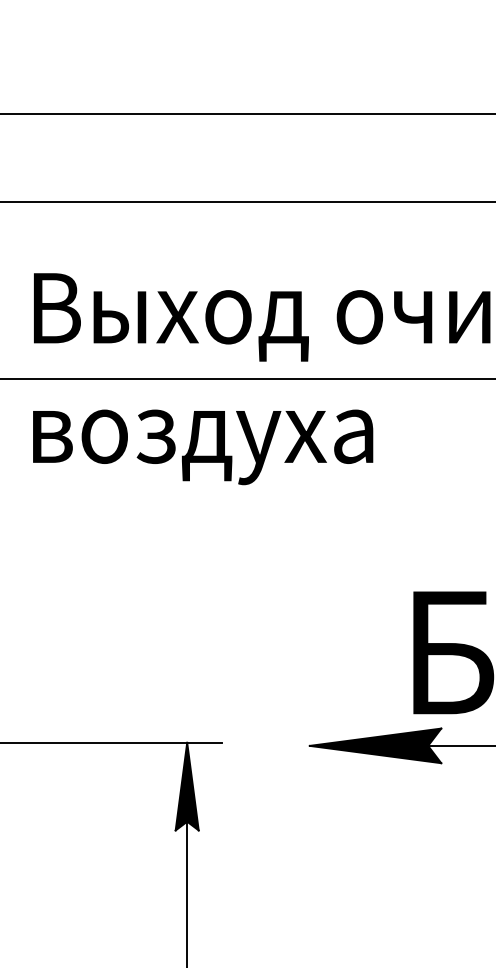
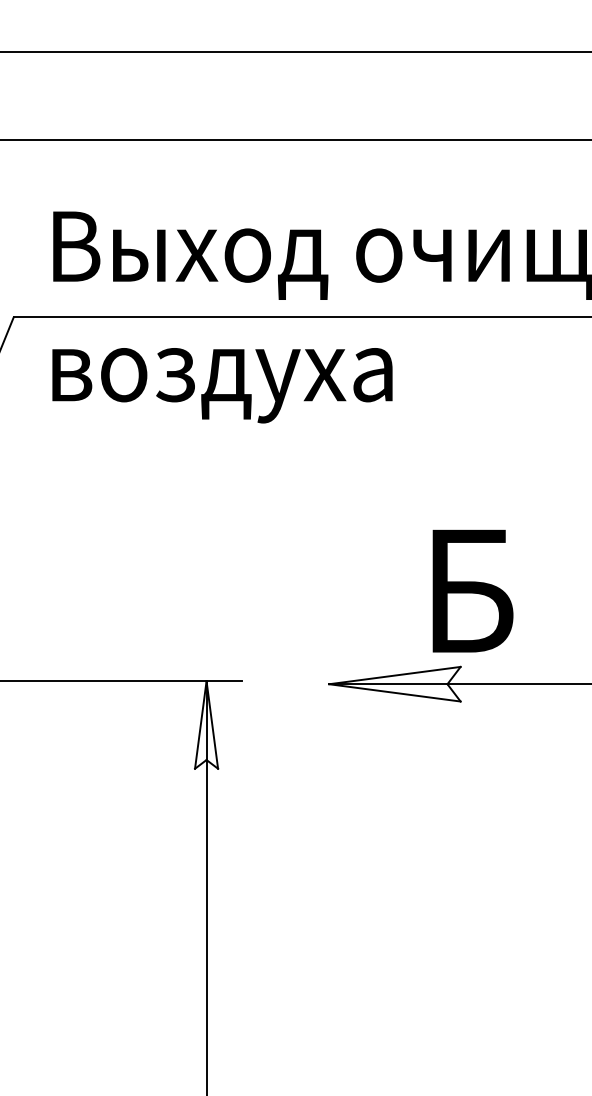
fill: (375, 745) -> (394, 683), removed
fill: (187, 786) -> (206, 724), removed

